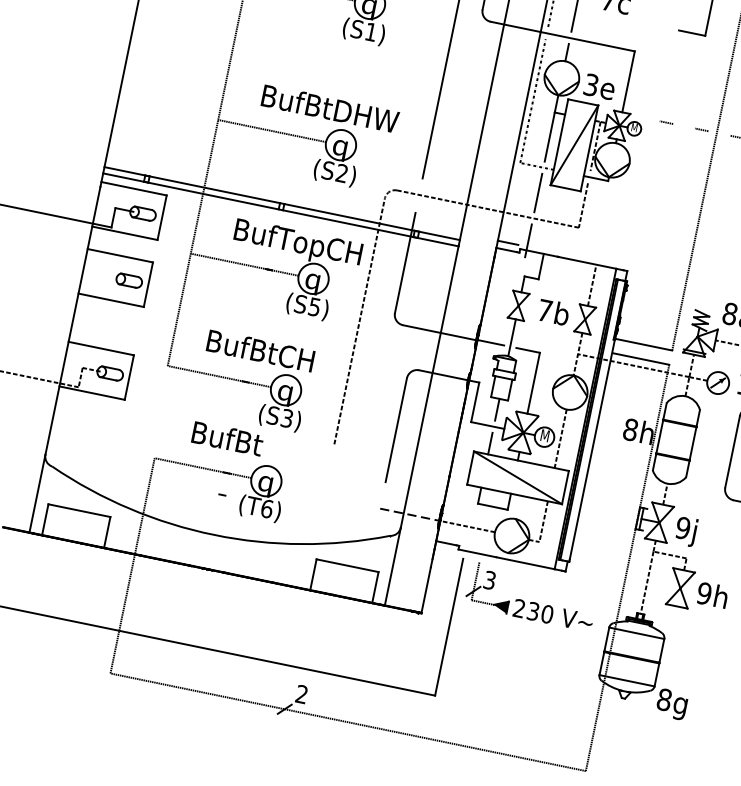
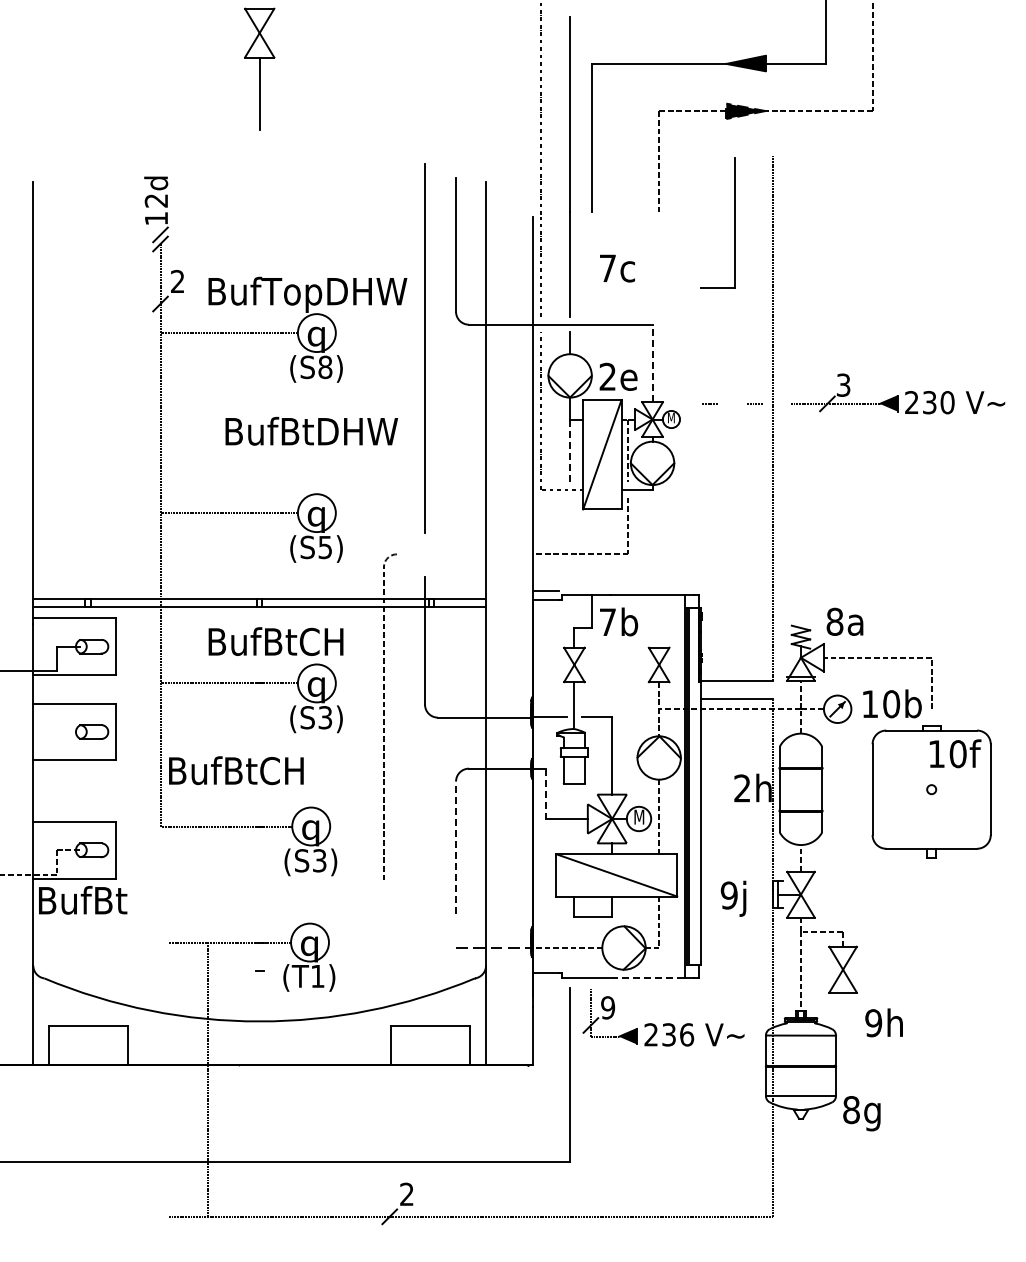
text: (371, 32) -> (325, 367), (S1) -> (S8)
line: (628, 81) -> (652, 363), solid -> dashed
text: (591, 84) -> (607, 376), 3e -> 2e
text: (330, 108) -> (311, 431), moved
line: (550, 136) -> (570, 450), solid -> dashed
text: (341, 173) -> (324, 547), (S2) -> (S5)
line: (538, 192) -> (570, 521), removed
line: (450, 201) -> (464, 554), removed
line: (528, 240) -> (570, 582), removed
text: (318, 248) -> (315, 645), BufTopCH -> BufBtCH
line: (592, 285) -> (659, 621), removed
text: (314, 306) -> (325, 717), (S5) -> (S3)
text: (554, 311) -> (619, 621), moved
text: (260, 350) -> (236, 770), moved
line: (475, 402) -> (545, 794), solid -> dashed
line: (497, 409) -> (574, 797), removed
text: (630, 429) -> (742, 788), 8h -> 2h
line: (396, 430) -> (456, 847), solid -> dashed
text: (228, 438) -> (83, 900), moved
line: (490, 443) -> (574, 840), removed
text: (266, 508) -> (317, 976), (T6) -> (T1)
text: (685, 531) -> (733, 898), moved
line: (525, 562) -> (647, 977), solid -> dashed
line: (132, 565) -> (207, 1079), moved
text: (490, 580) -> (608, 1007), 3 -> 9
text: (712, 594) -> (883, 1022), moved
text: (547, 614) -> (687, 1034), 230 -> 236

